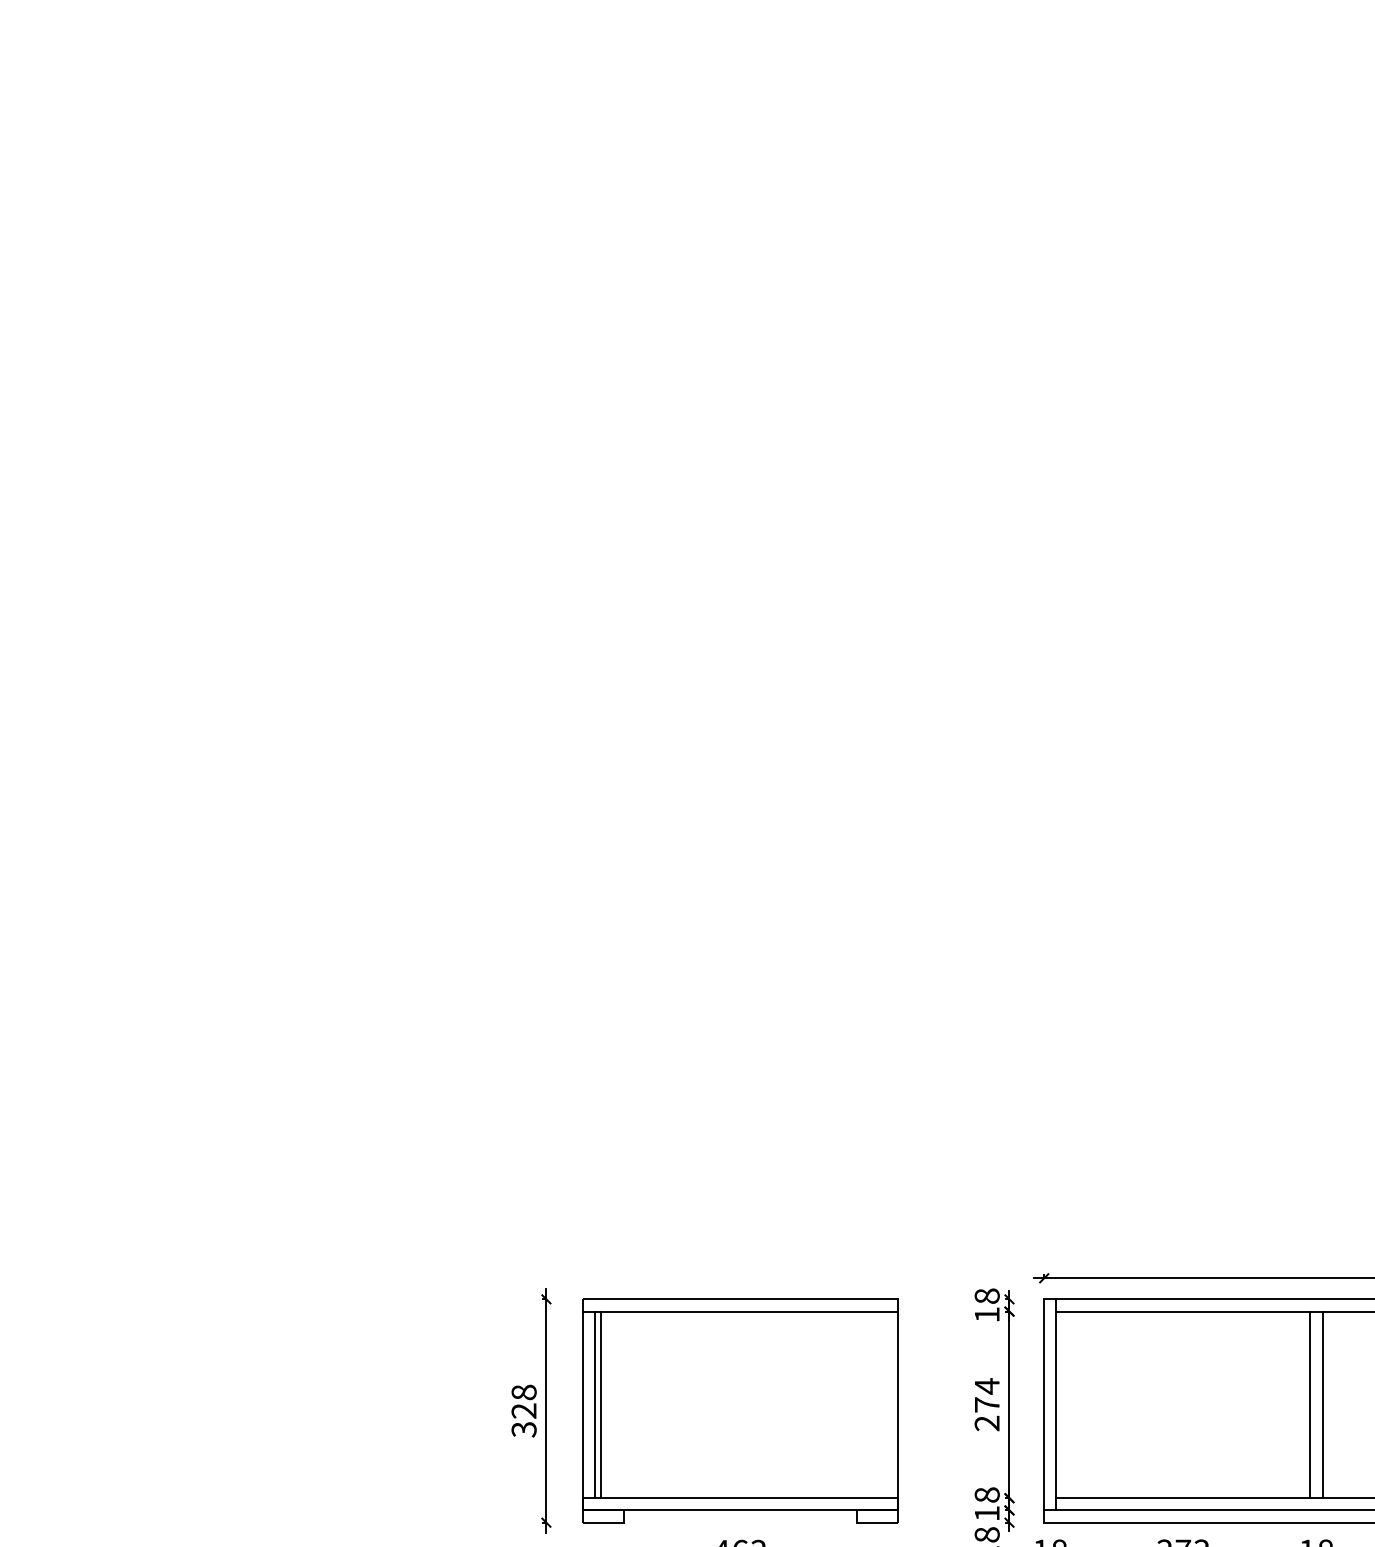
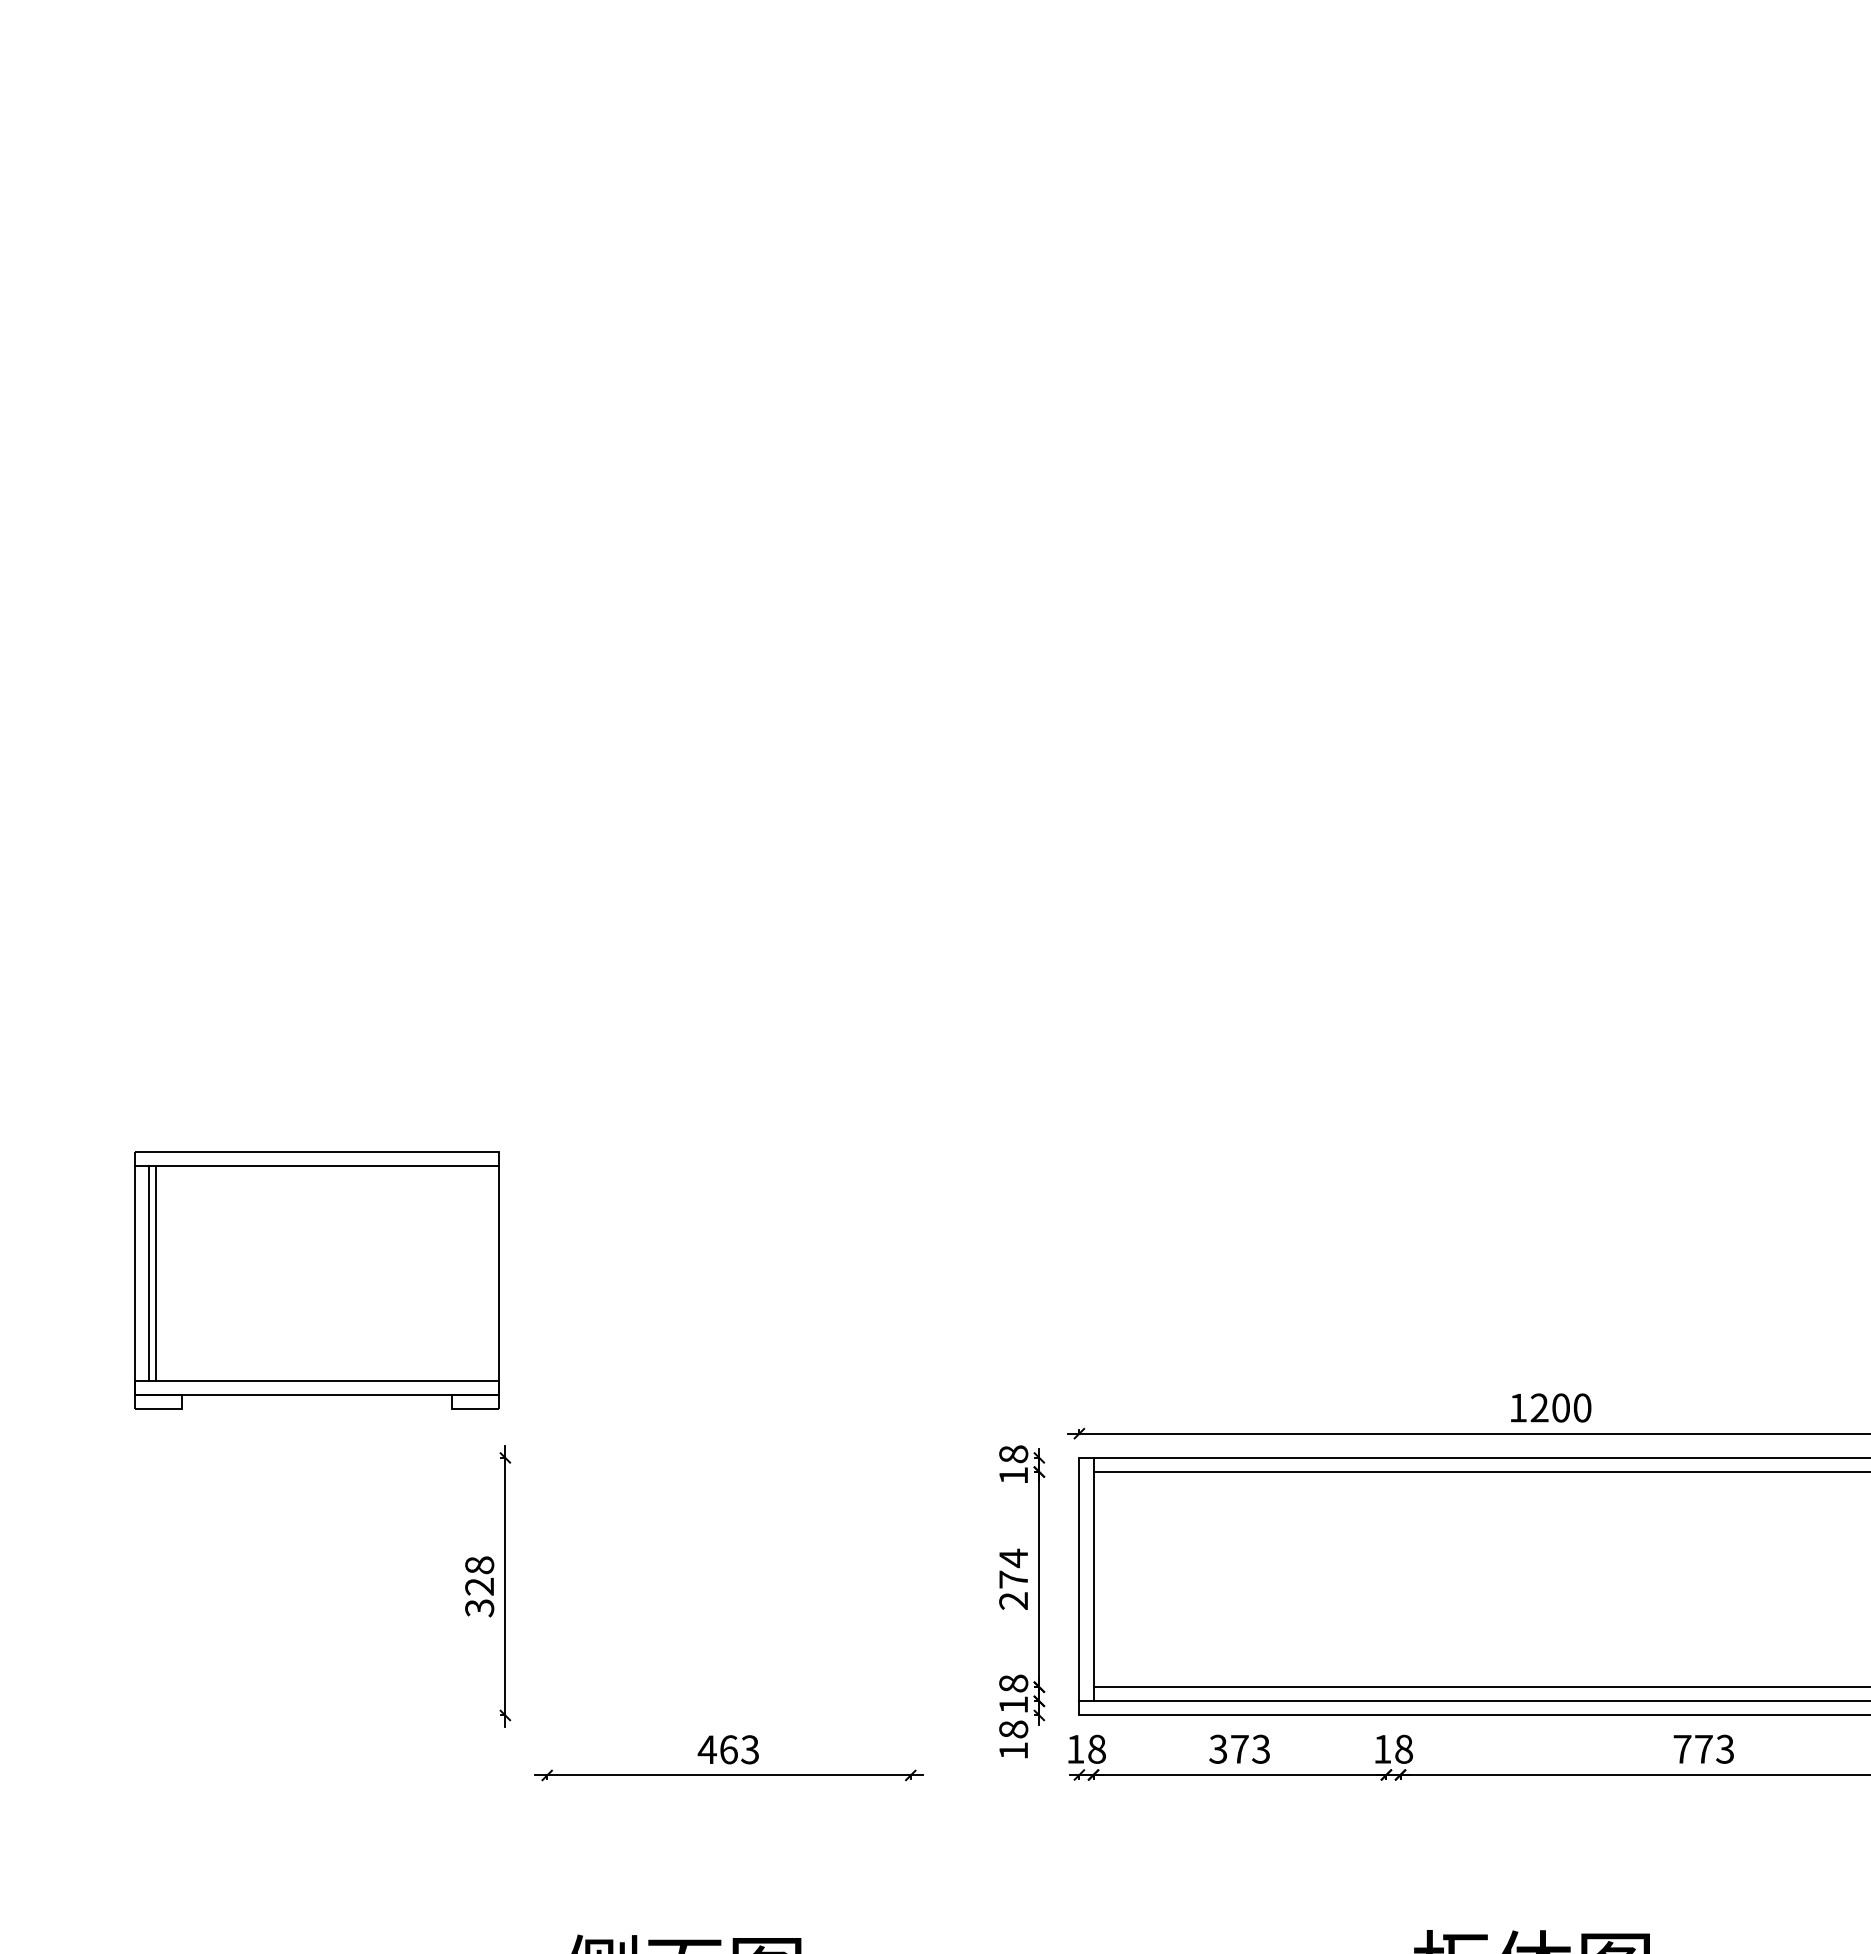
line: (1310, 1404) -> (1386, 1579), removed
line: (1322, 1404) -> (1400, 1579), removed
part: (739, 1410) -> (316, 1280), moved

